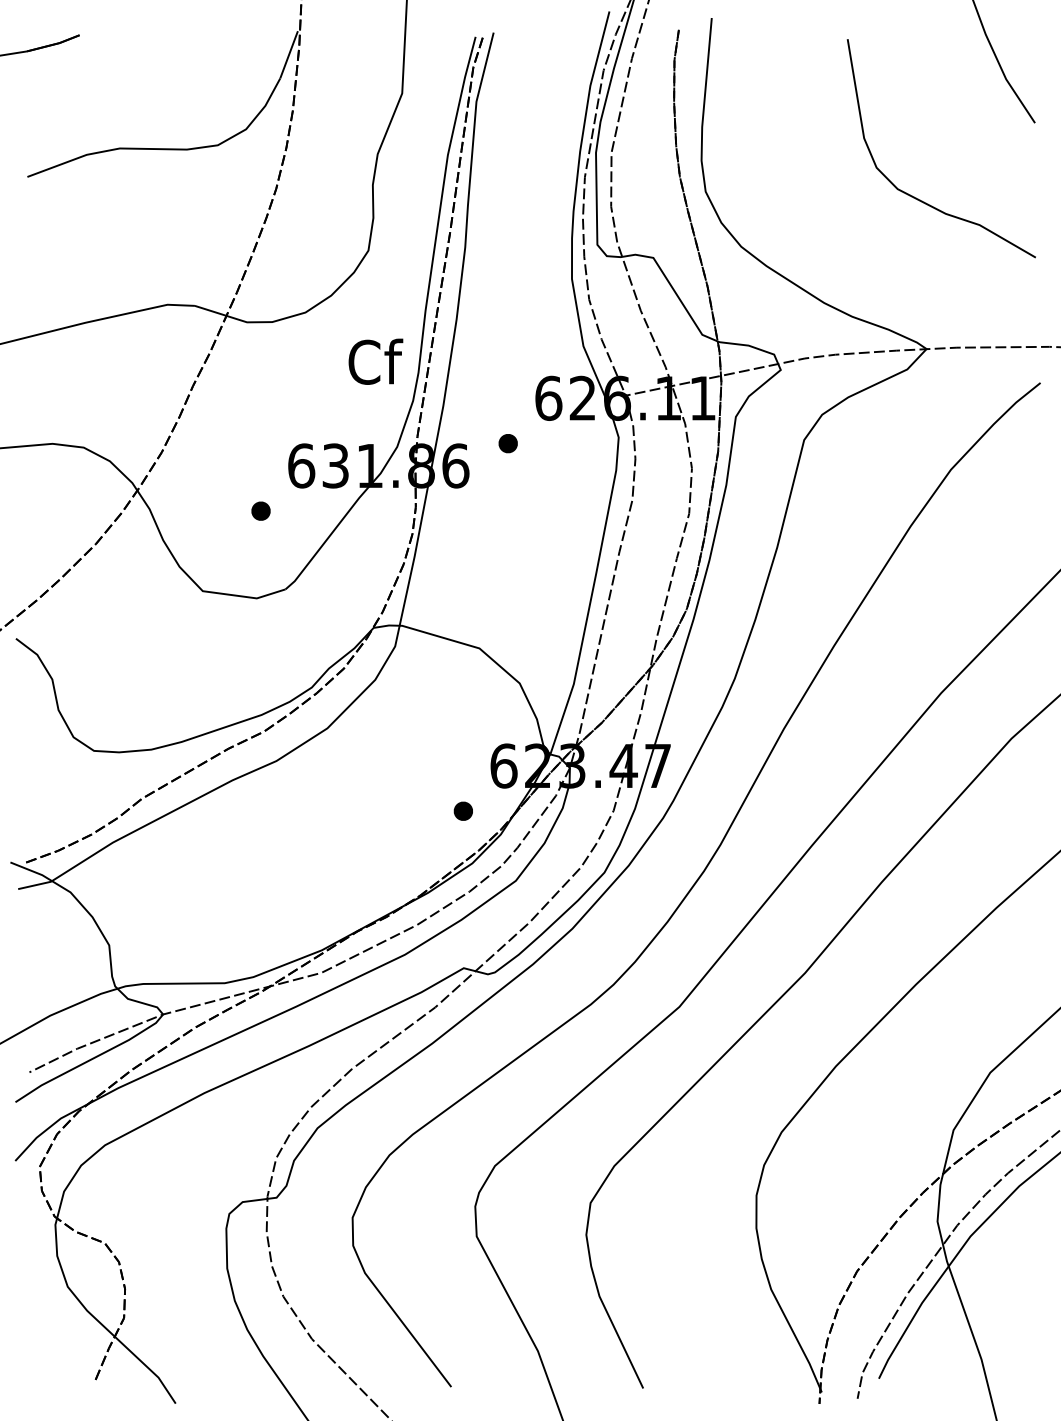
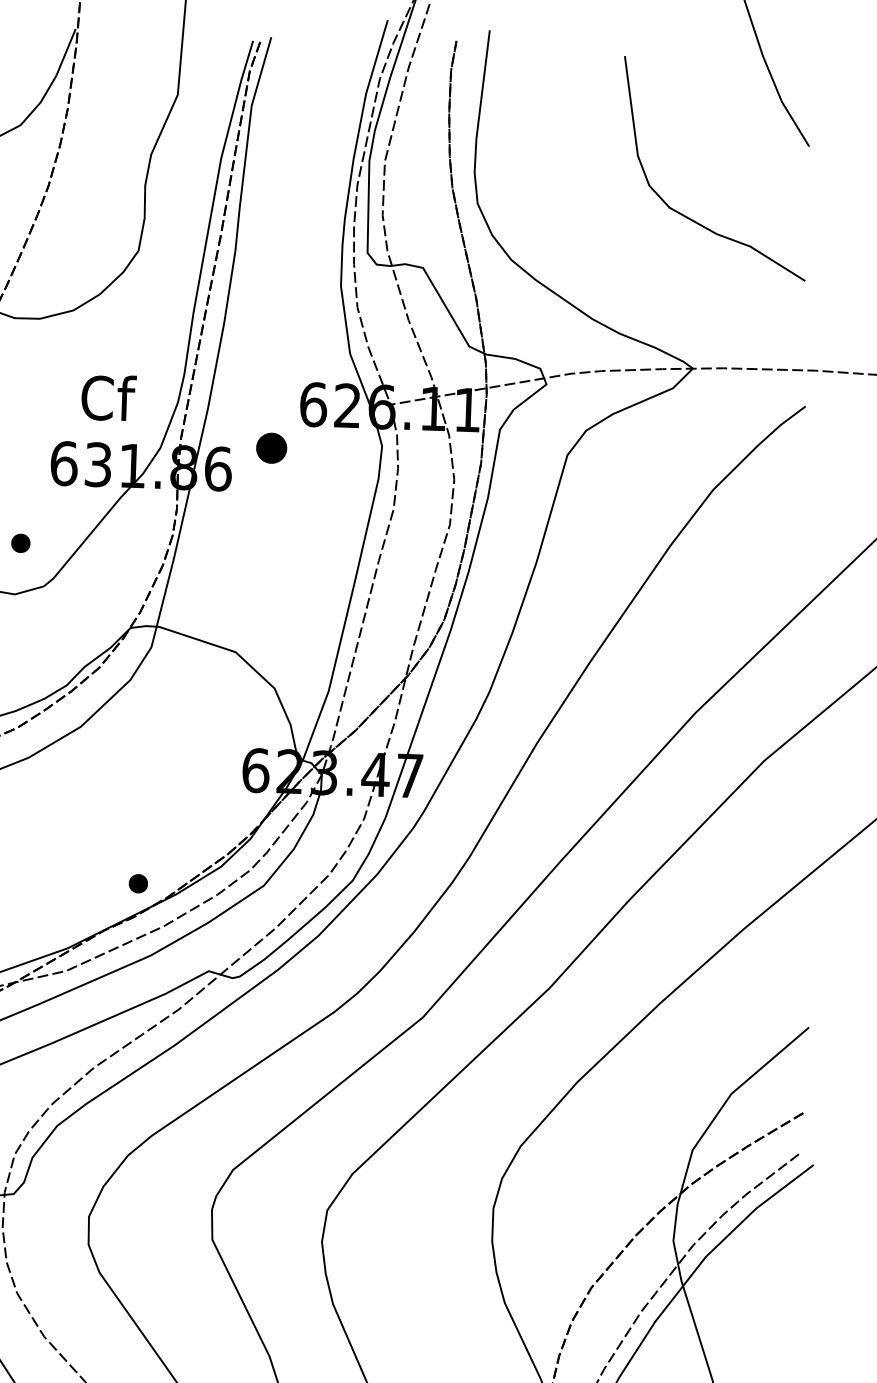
text: (375, 361) -> (108, 397), moved
part: (507, 443) -> (270, 448), size x1.6
part: (260, 510) -> (20, 542), moved
part: (462, 810) -> (137, 882), moved

